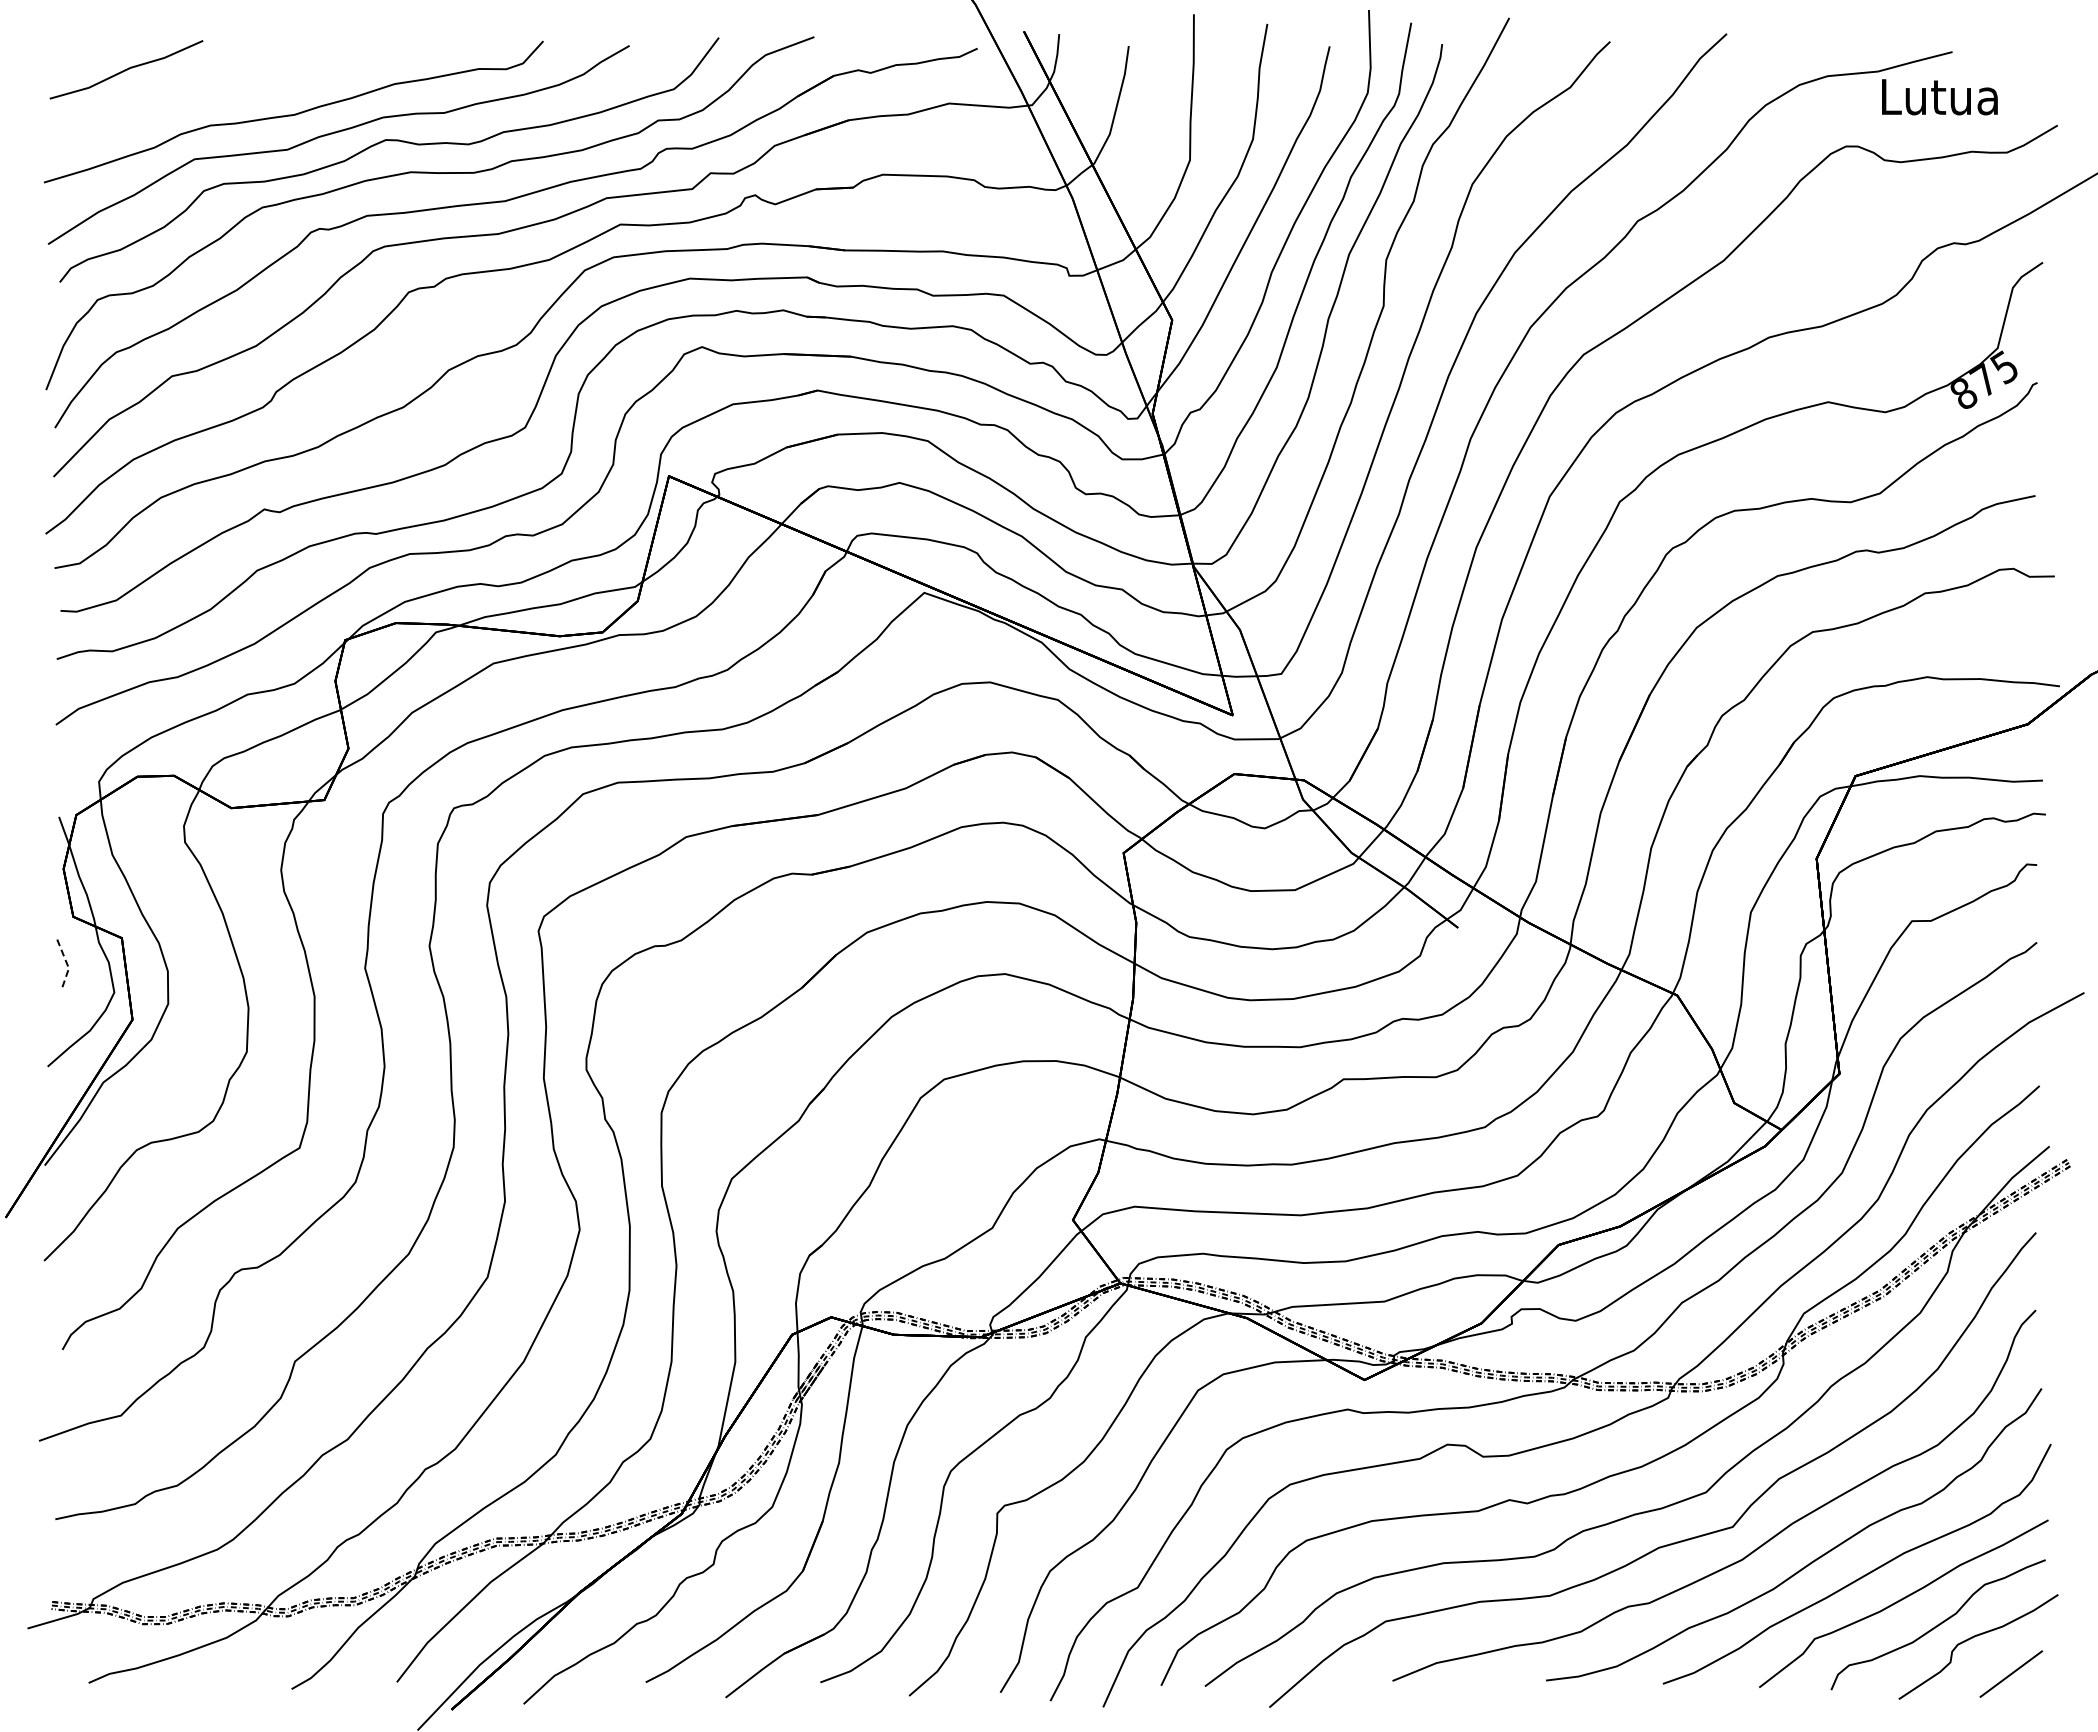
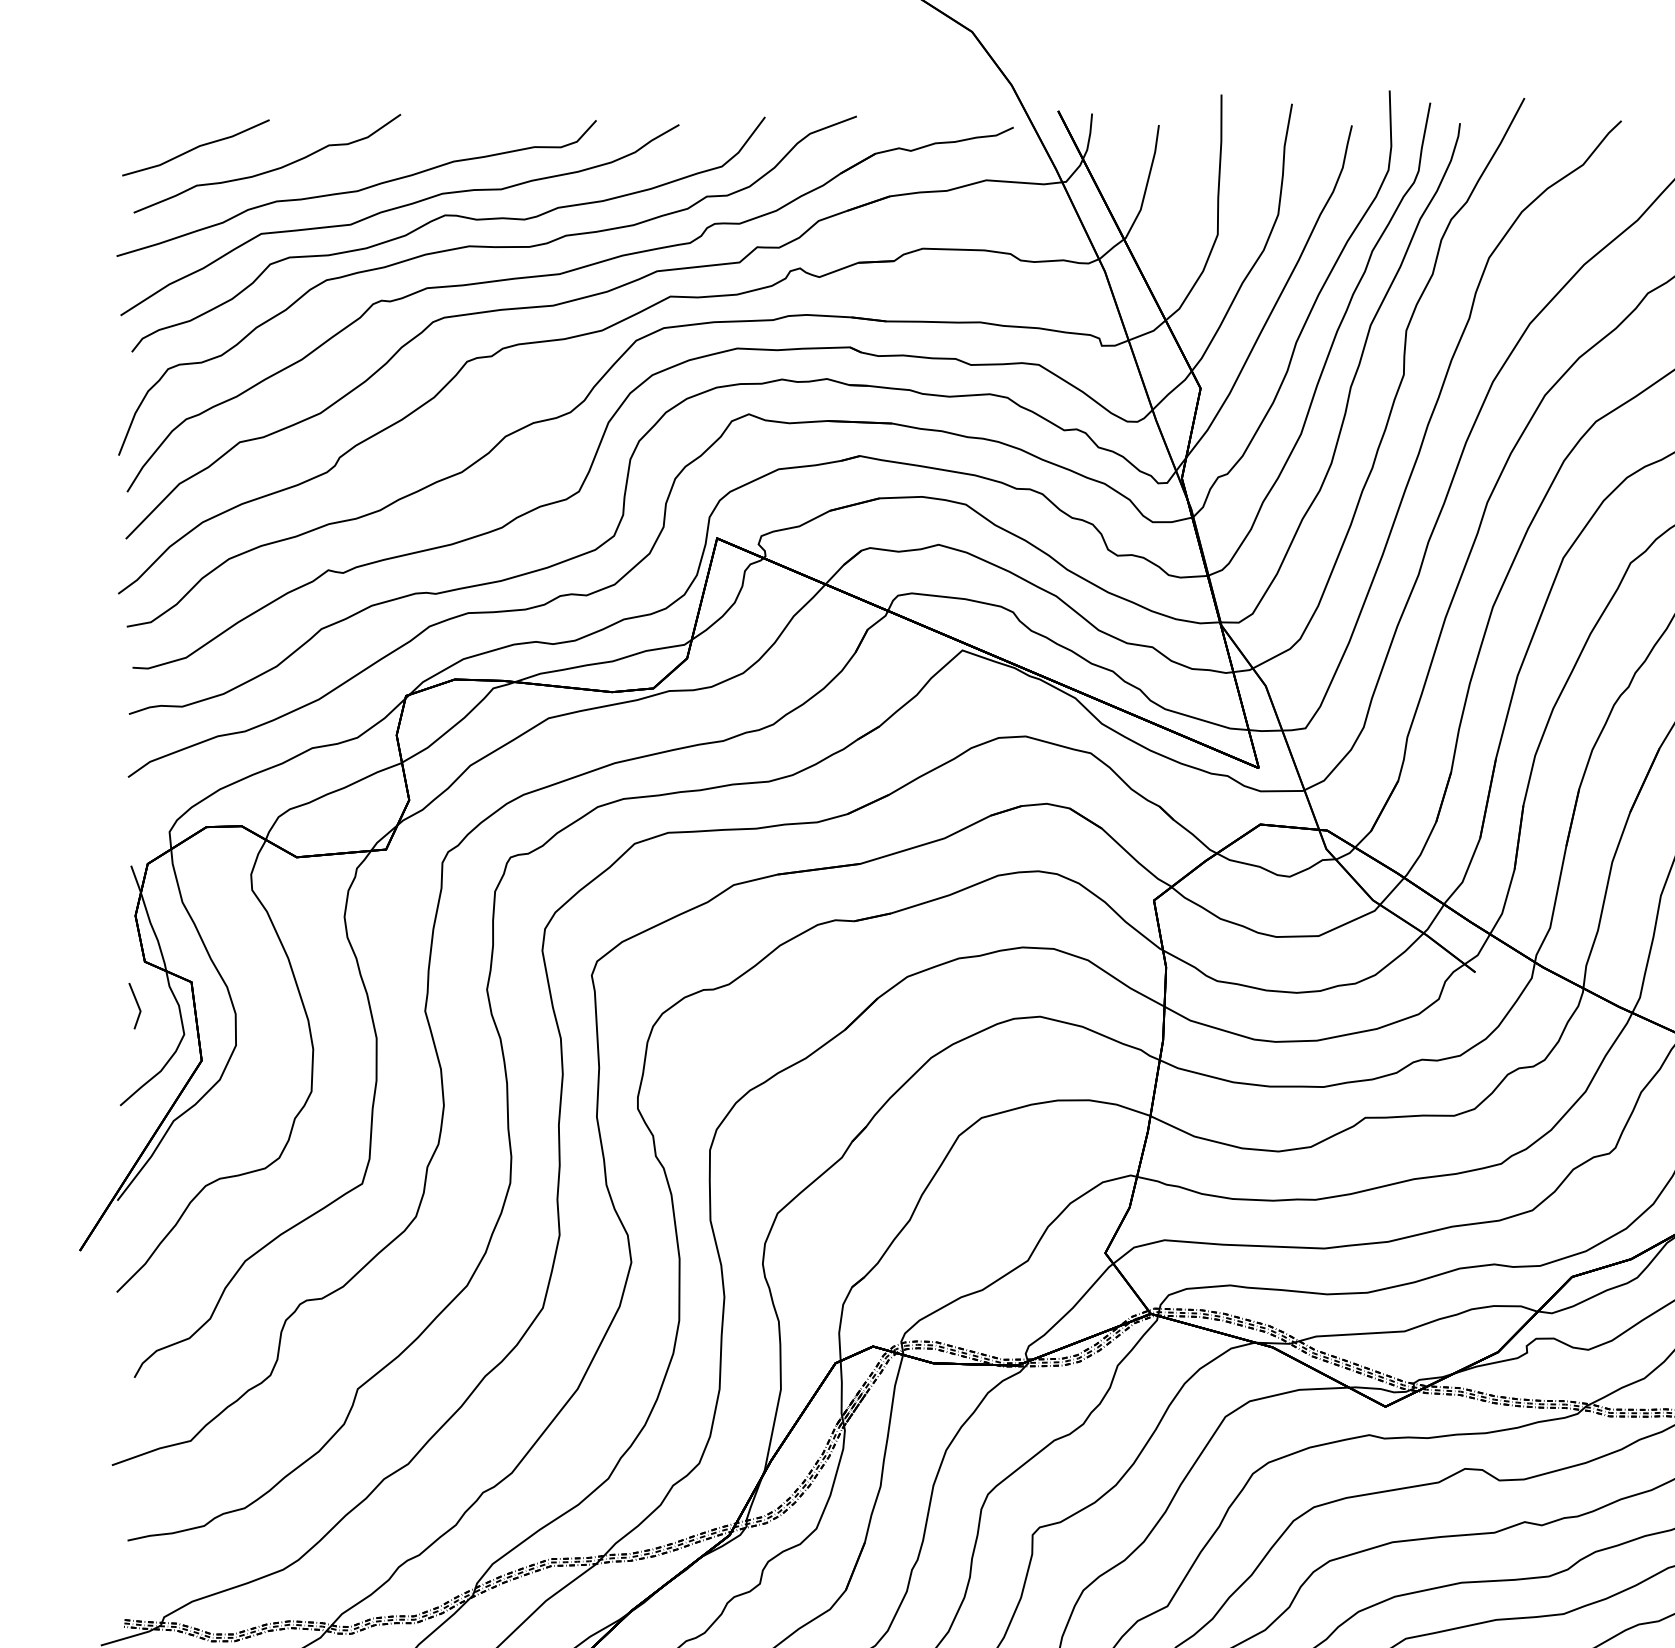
curve: (201, 93) -> (268, 170), added
line: (66, 962) -> (138, 1005), dashed -> solid

